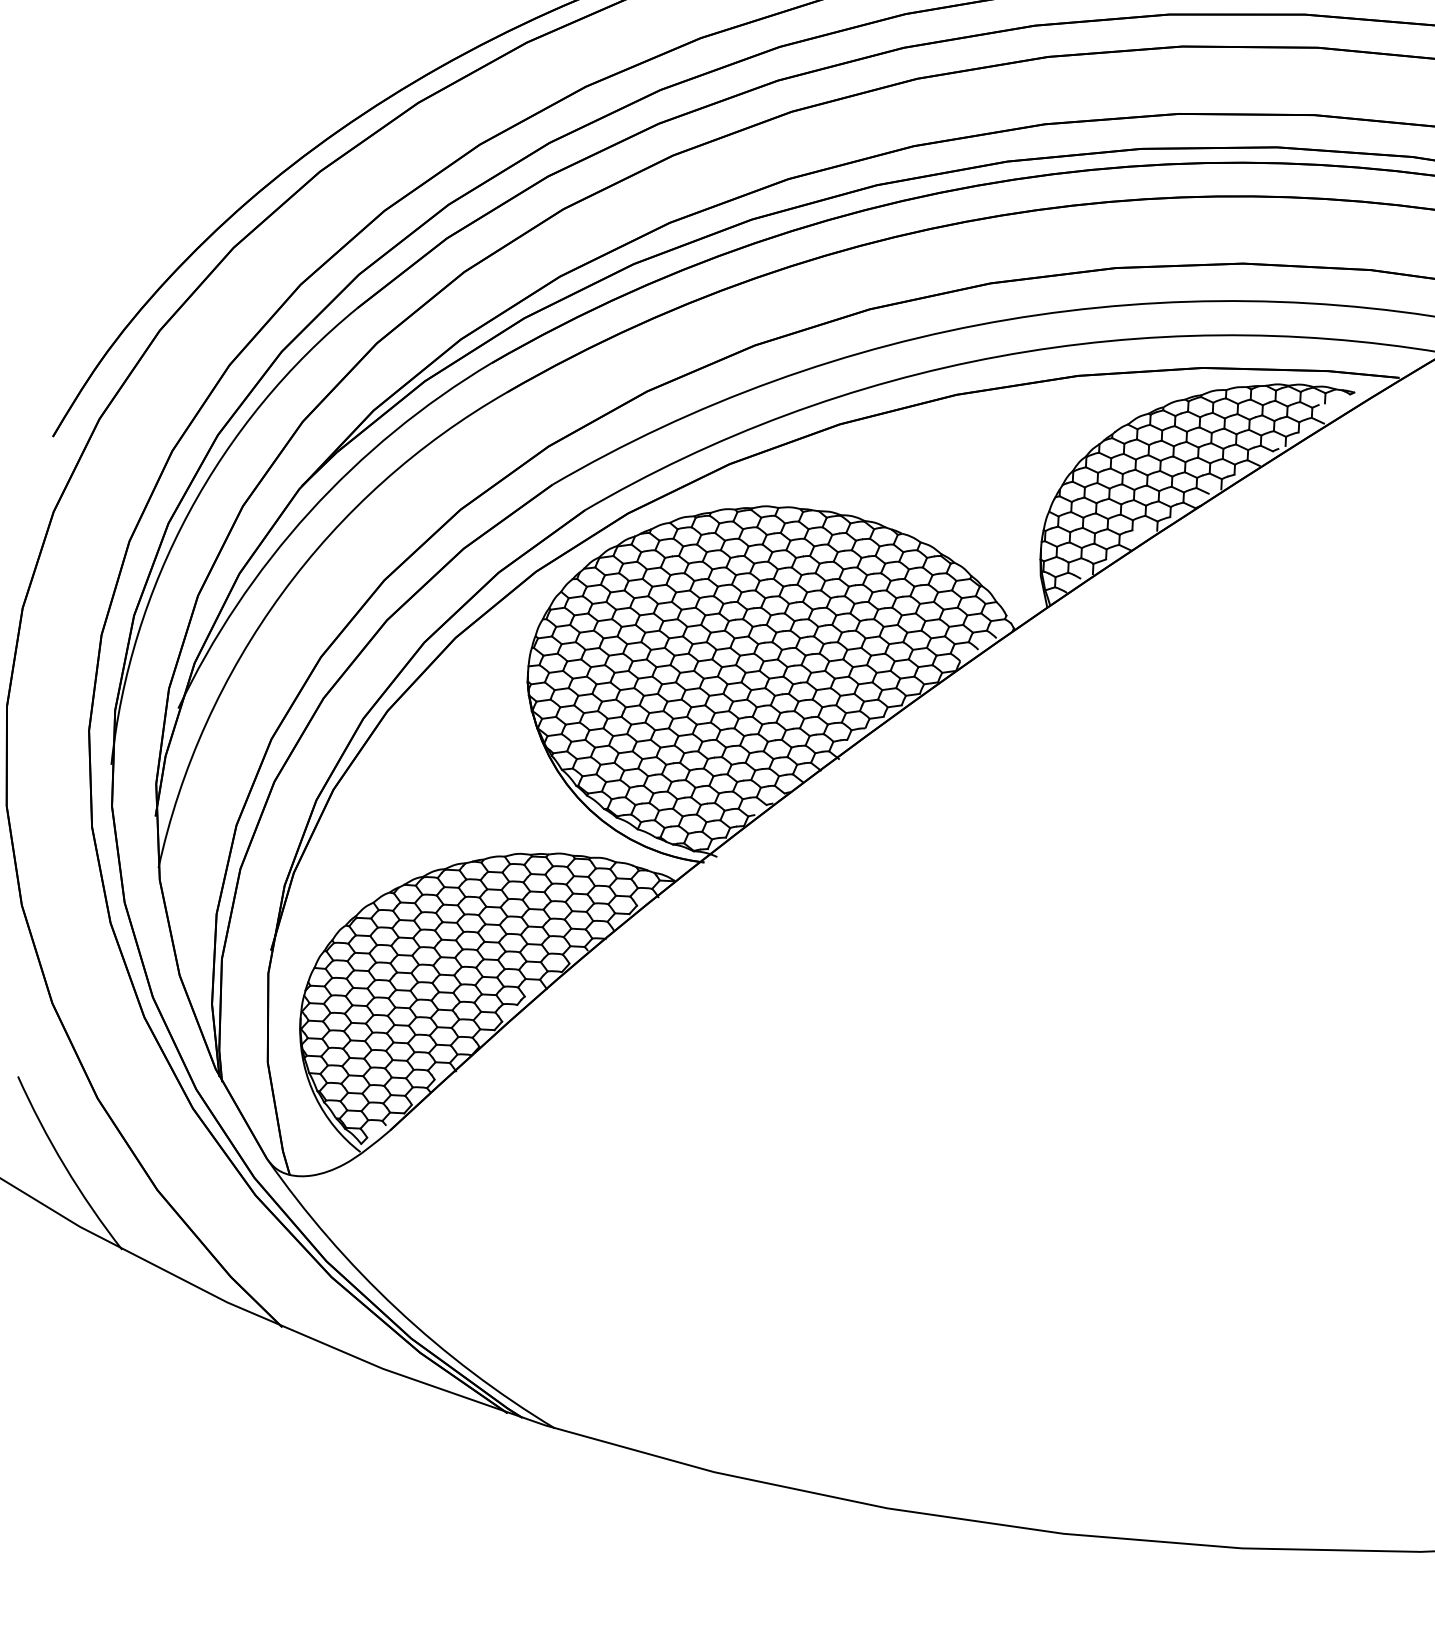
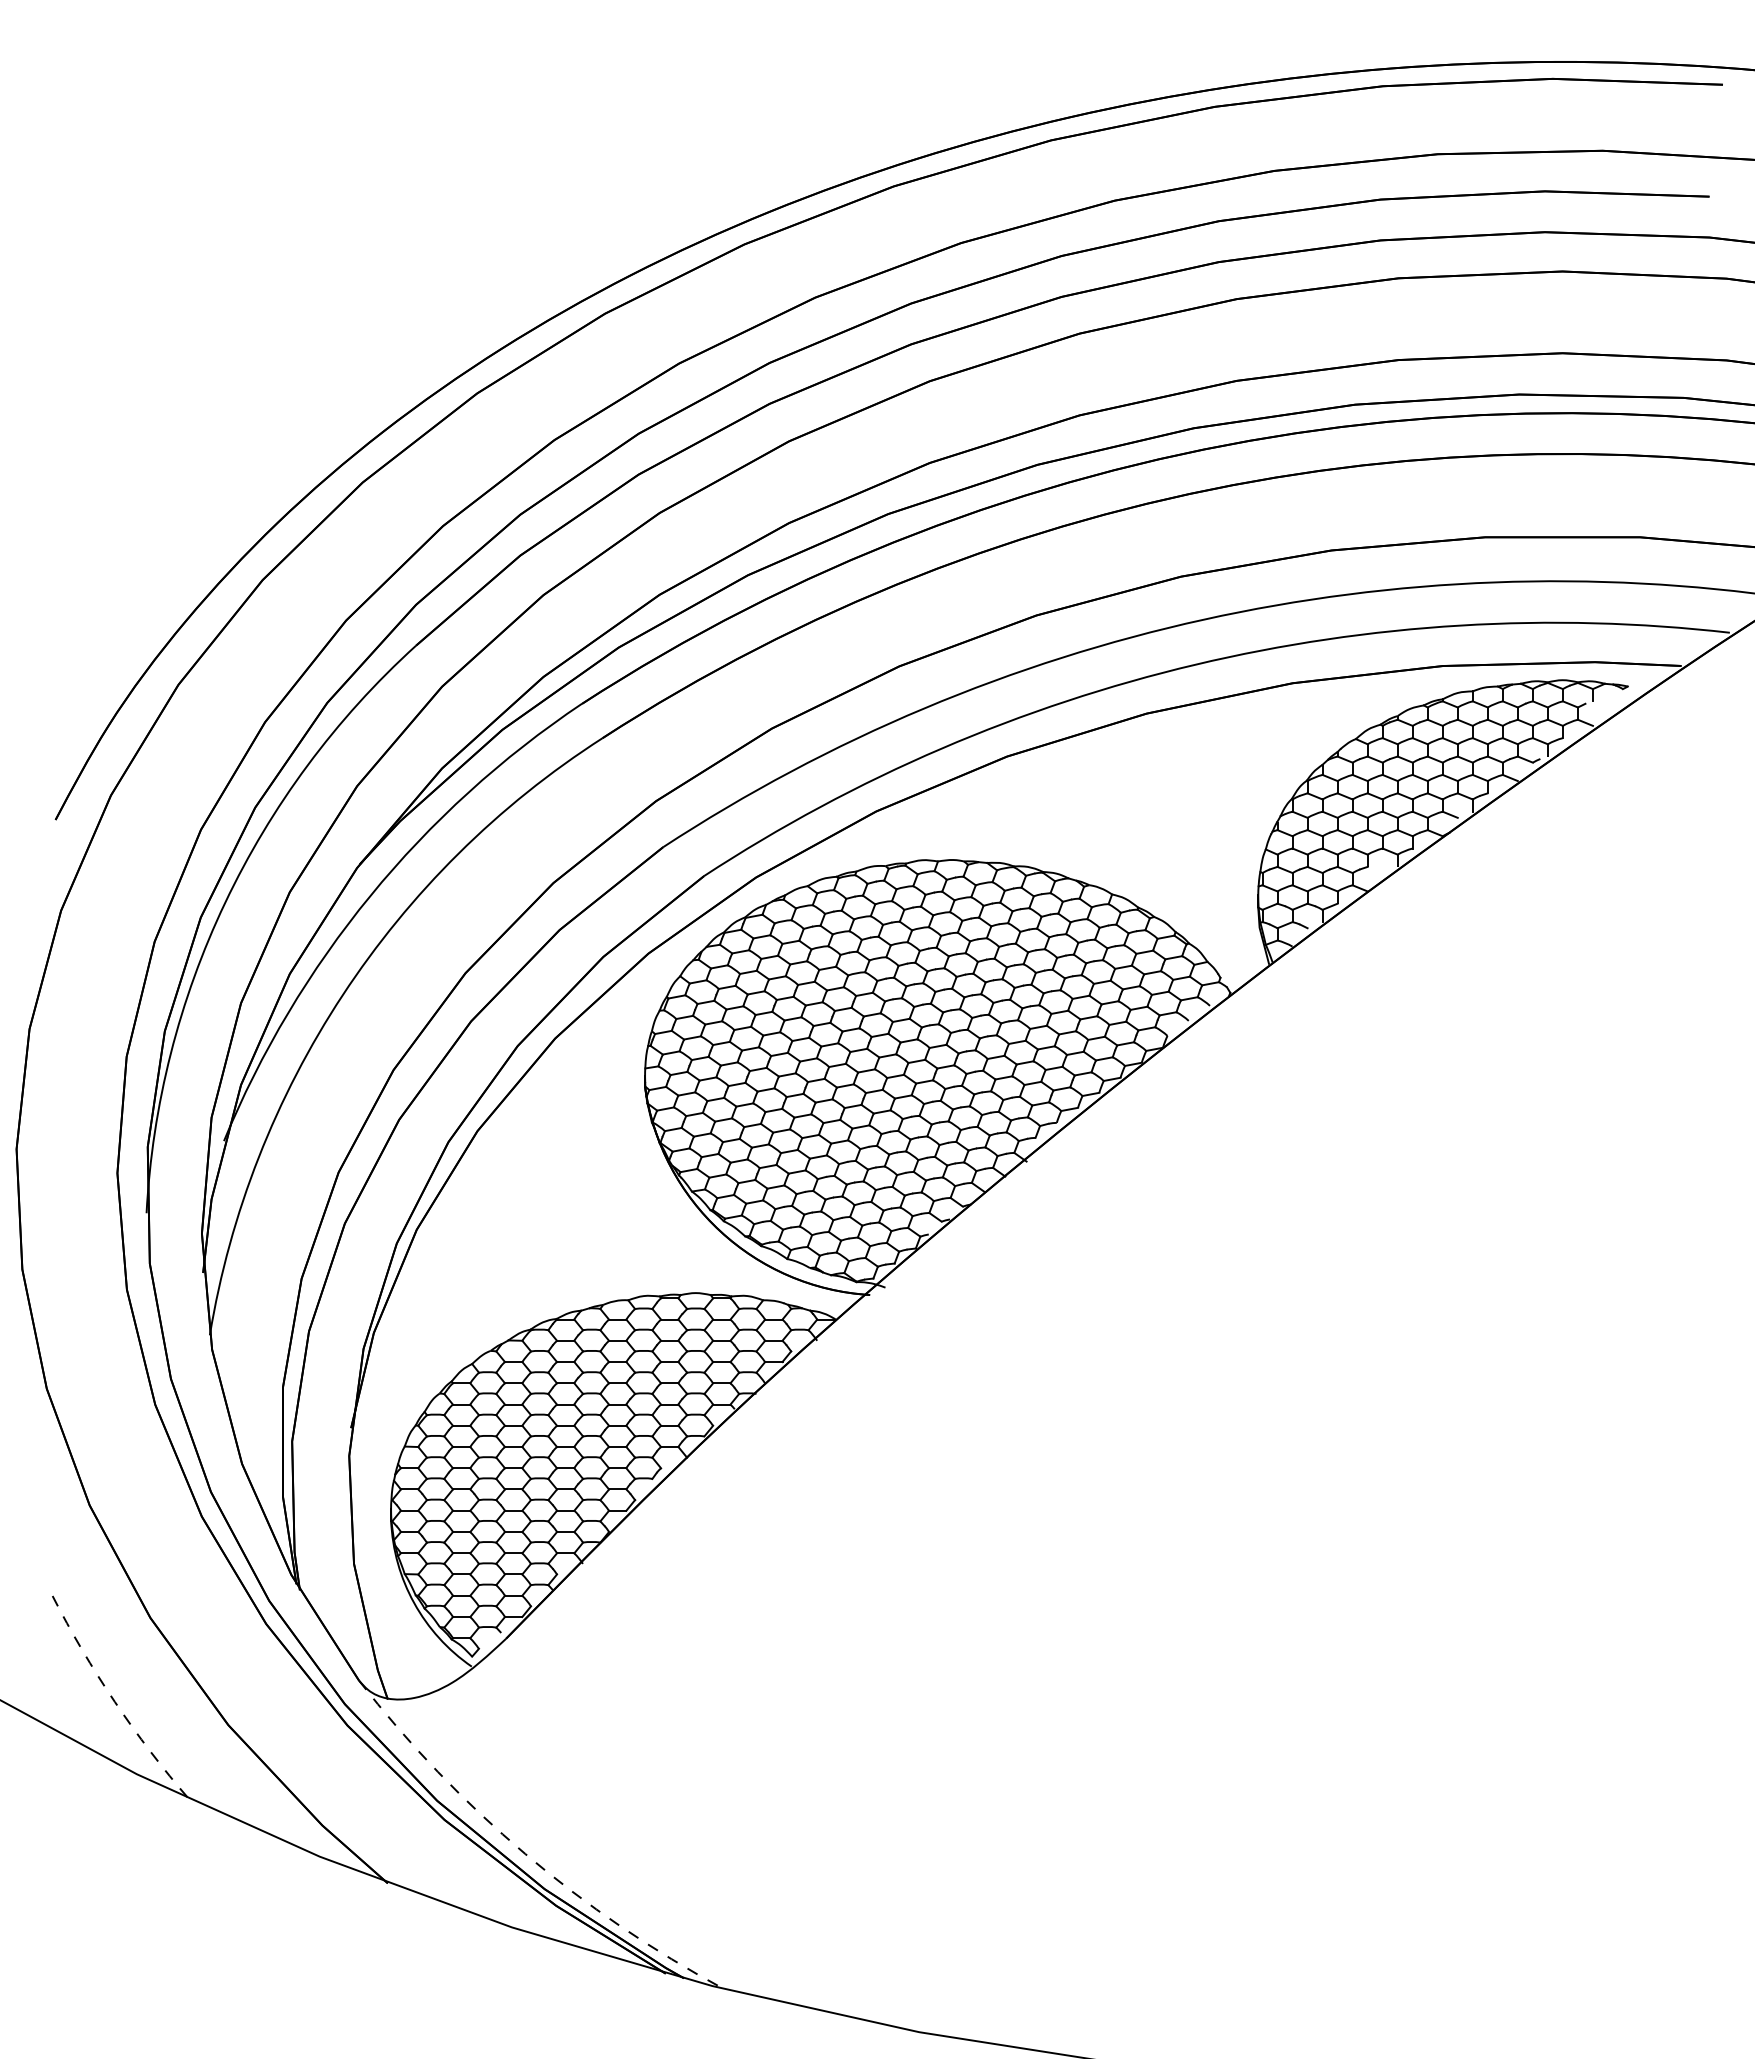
arc: (64, 1165) -> (114, 1701), solid -> dashed
arc: (397, 1309) -> (525, 1854), solid -> dashed

